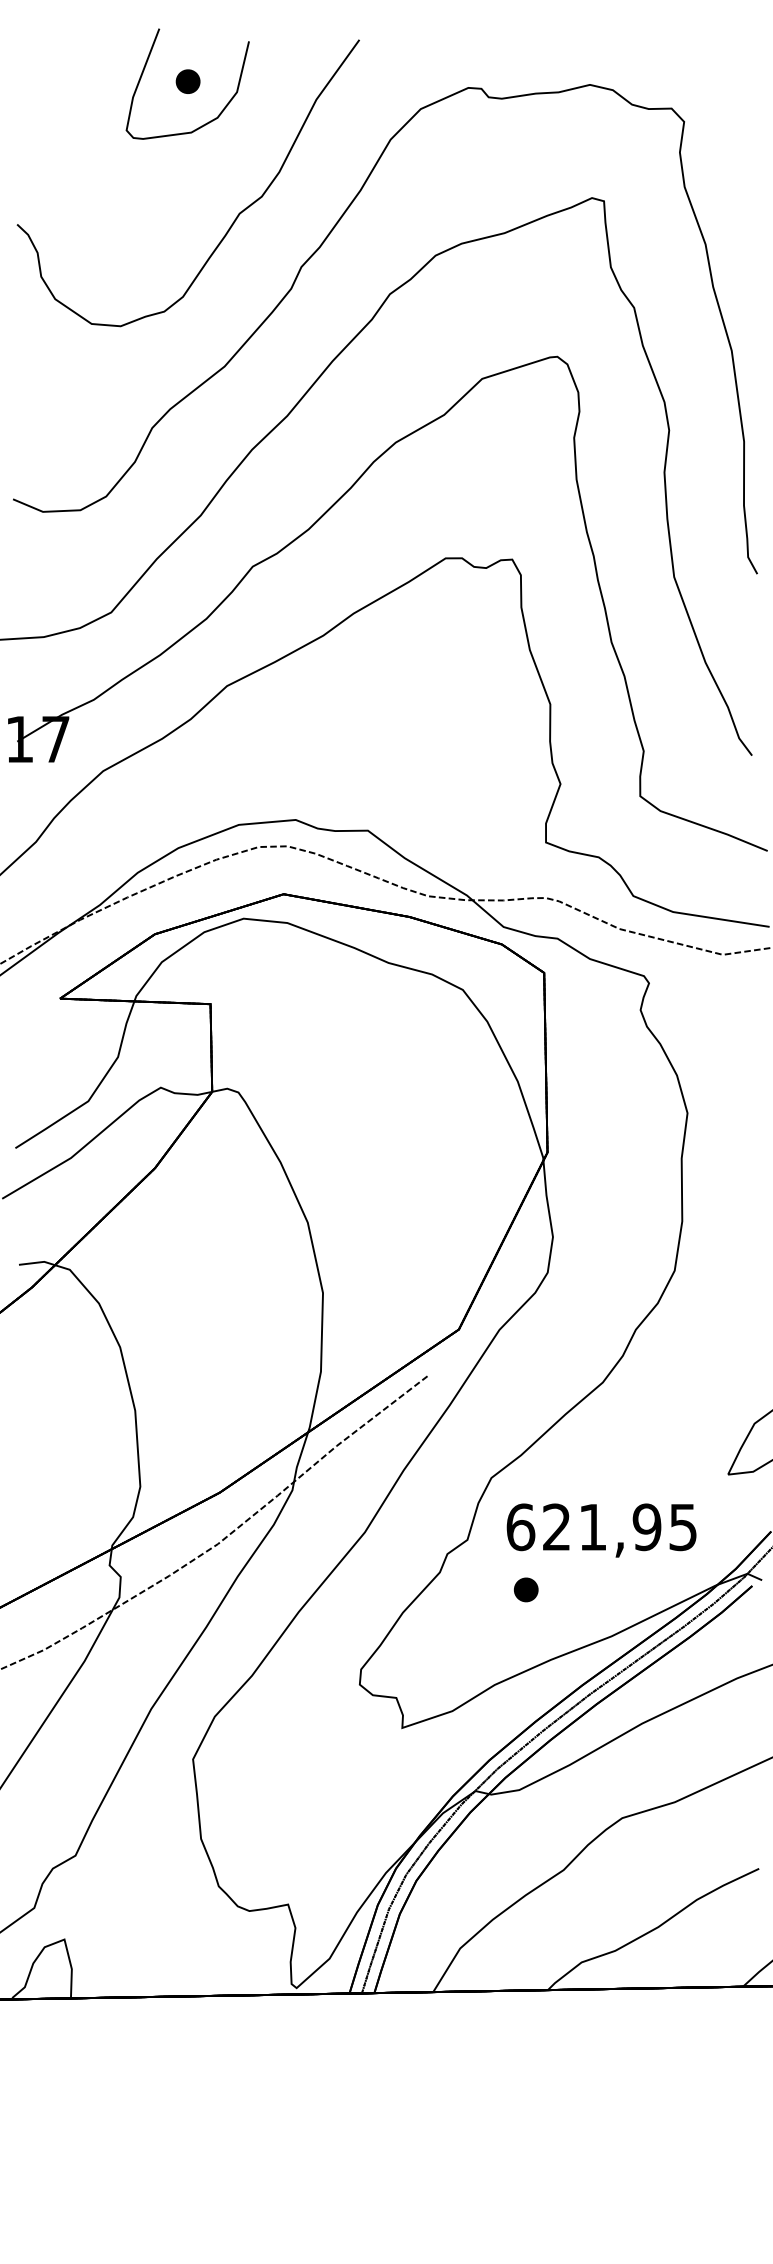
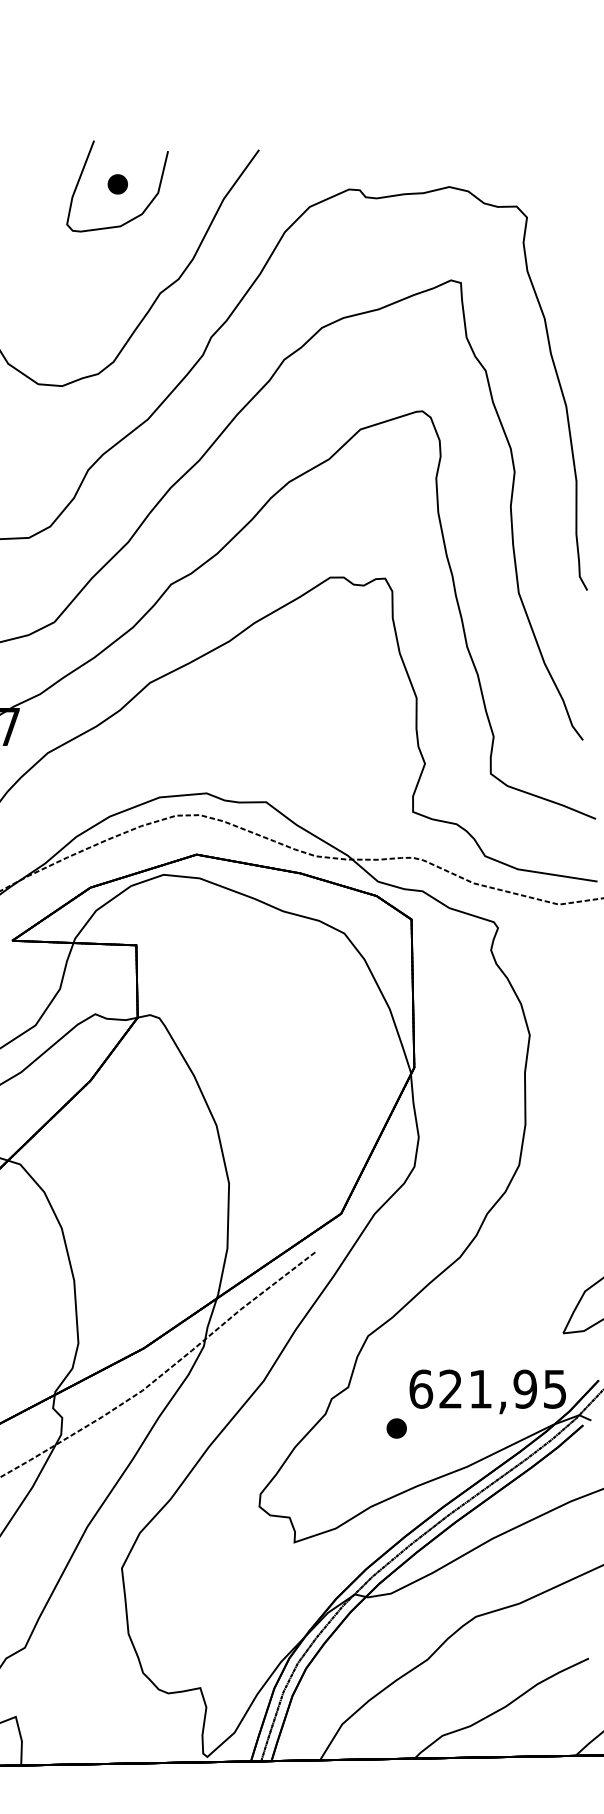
text: (601, 1530) -> (487, 1391), moved

